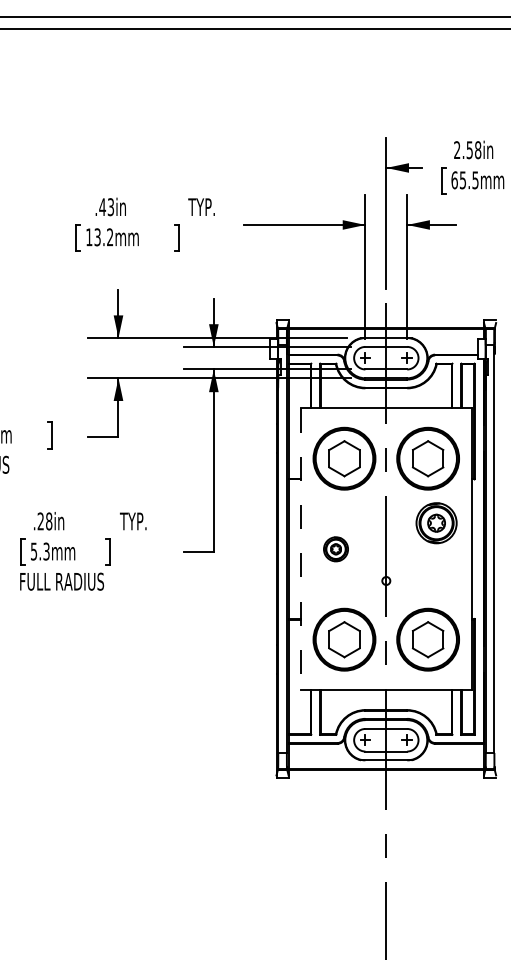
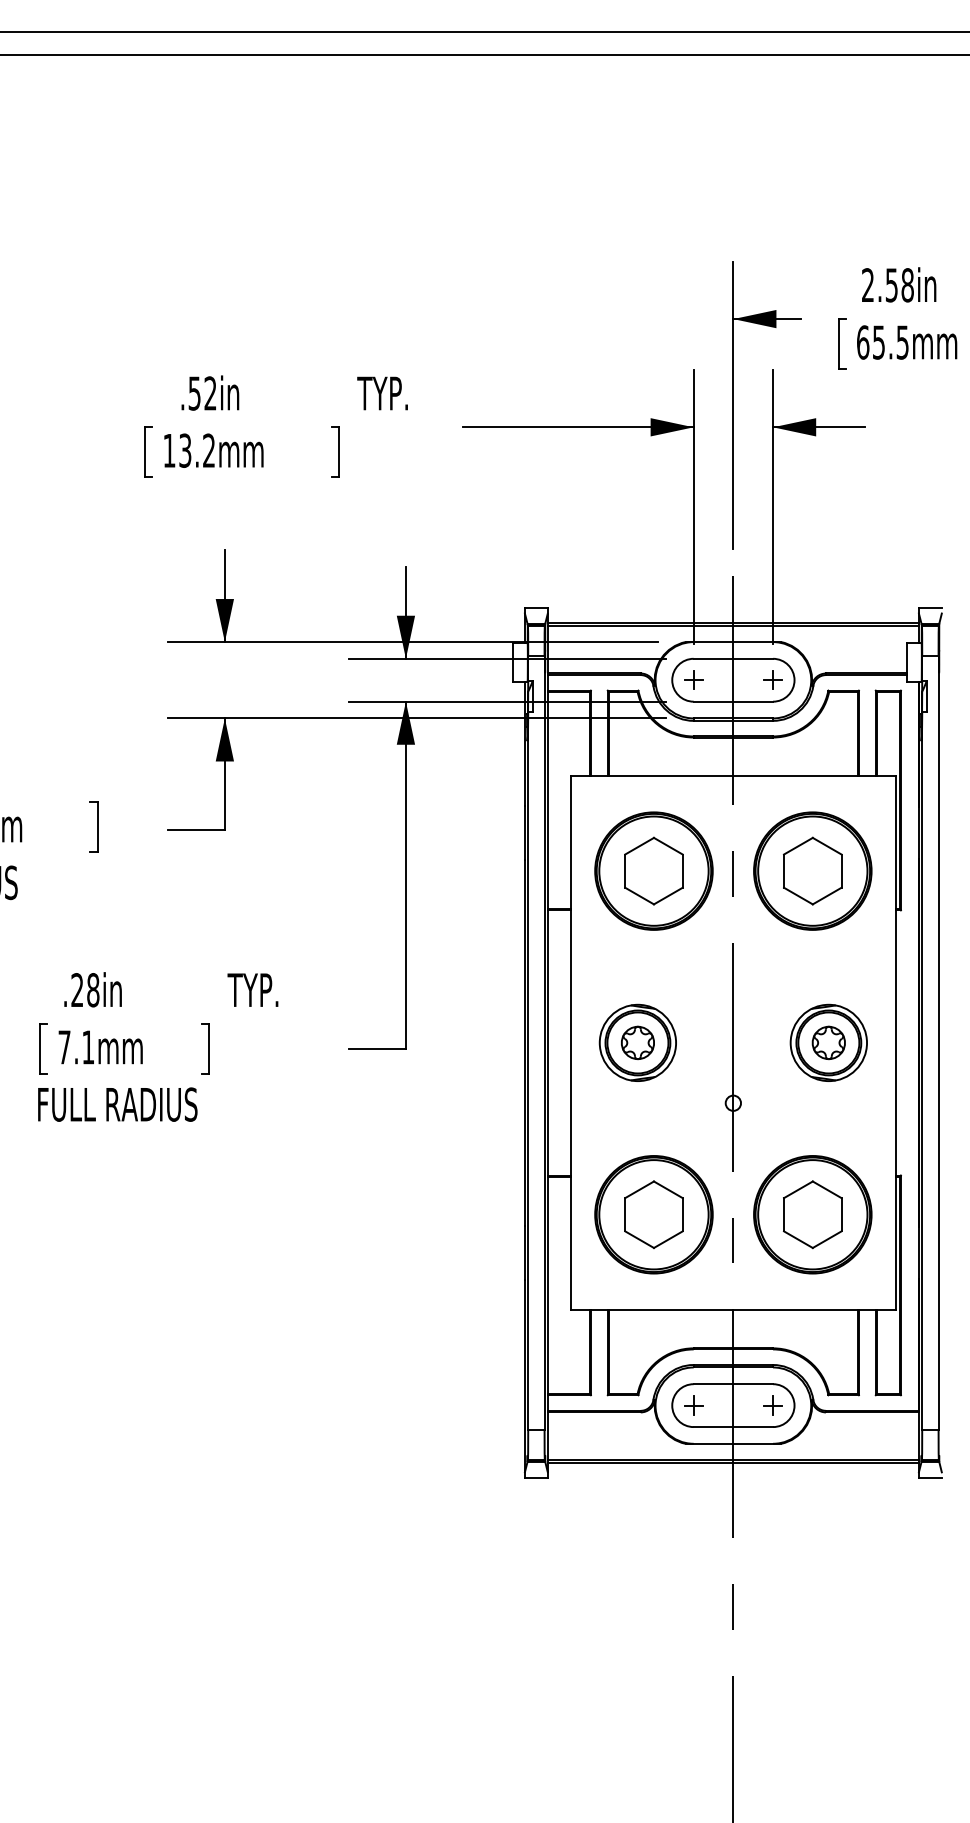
text: (106, 207) -> (202, 394), .43in -> .52in
part: (436, 523) -> (828, 1043), moved
line: (300, 549) -> (570, 1043), dashed -> solid
part: (335, 549) -> (636, 1043), size x1.67
text: (40, 551) -> (76, 1047), 5.3mm -> 7.1mm

